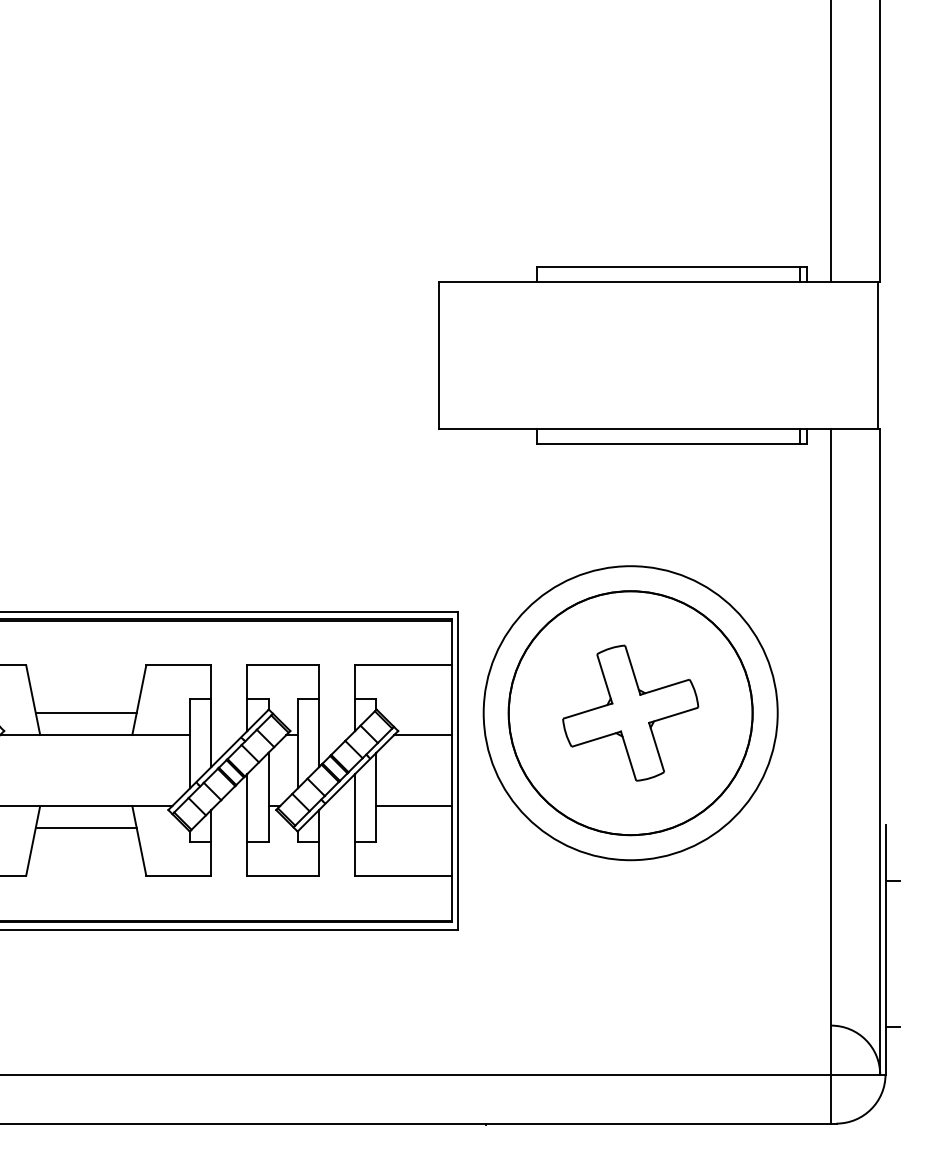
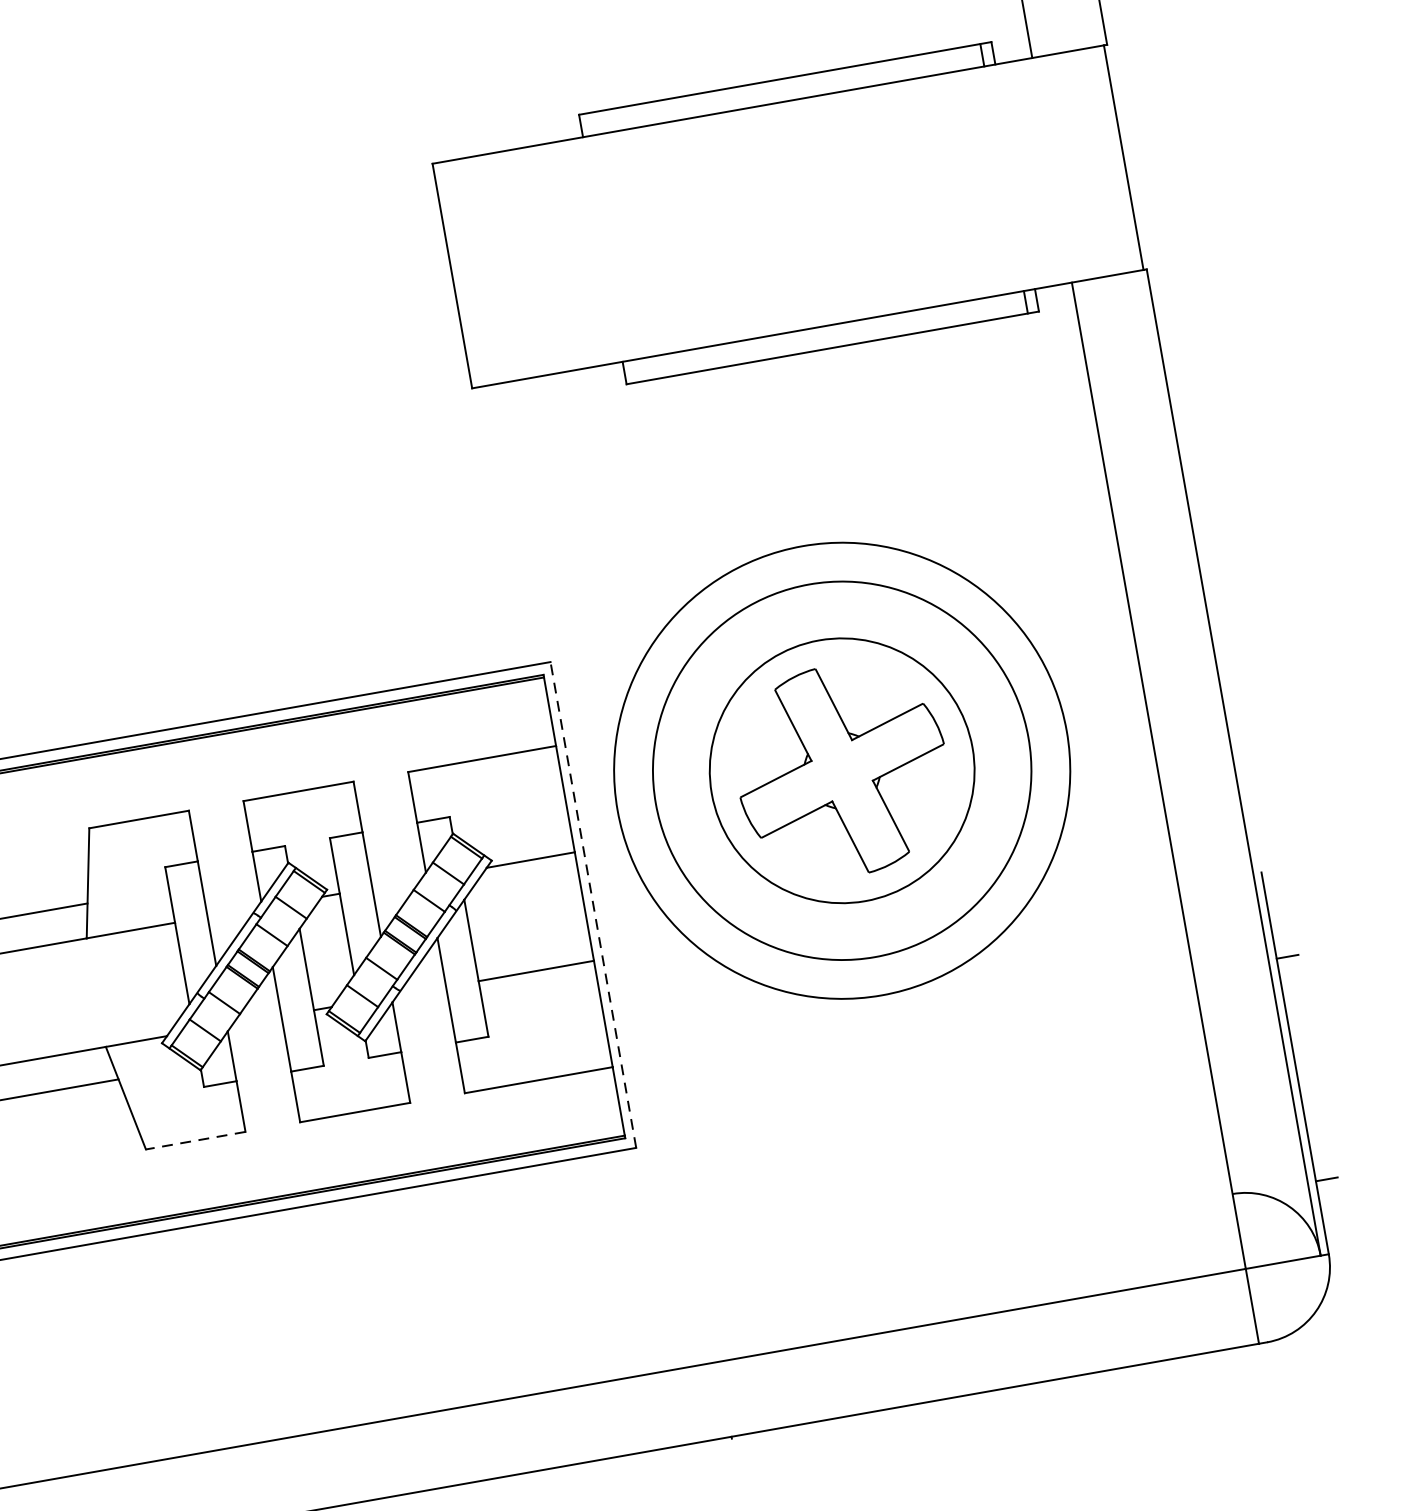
circle: (630, 713) -> (841, 771), size x0.7
line: (457, 770) -> (593, 904), solid -> dashed
line: (178, 875) -> (195, 1140), solid -> dashed

